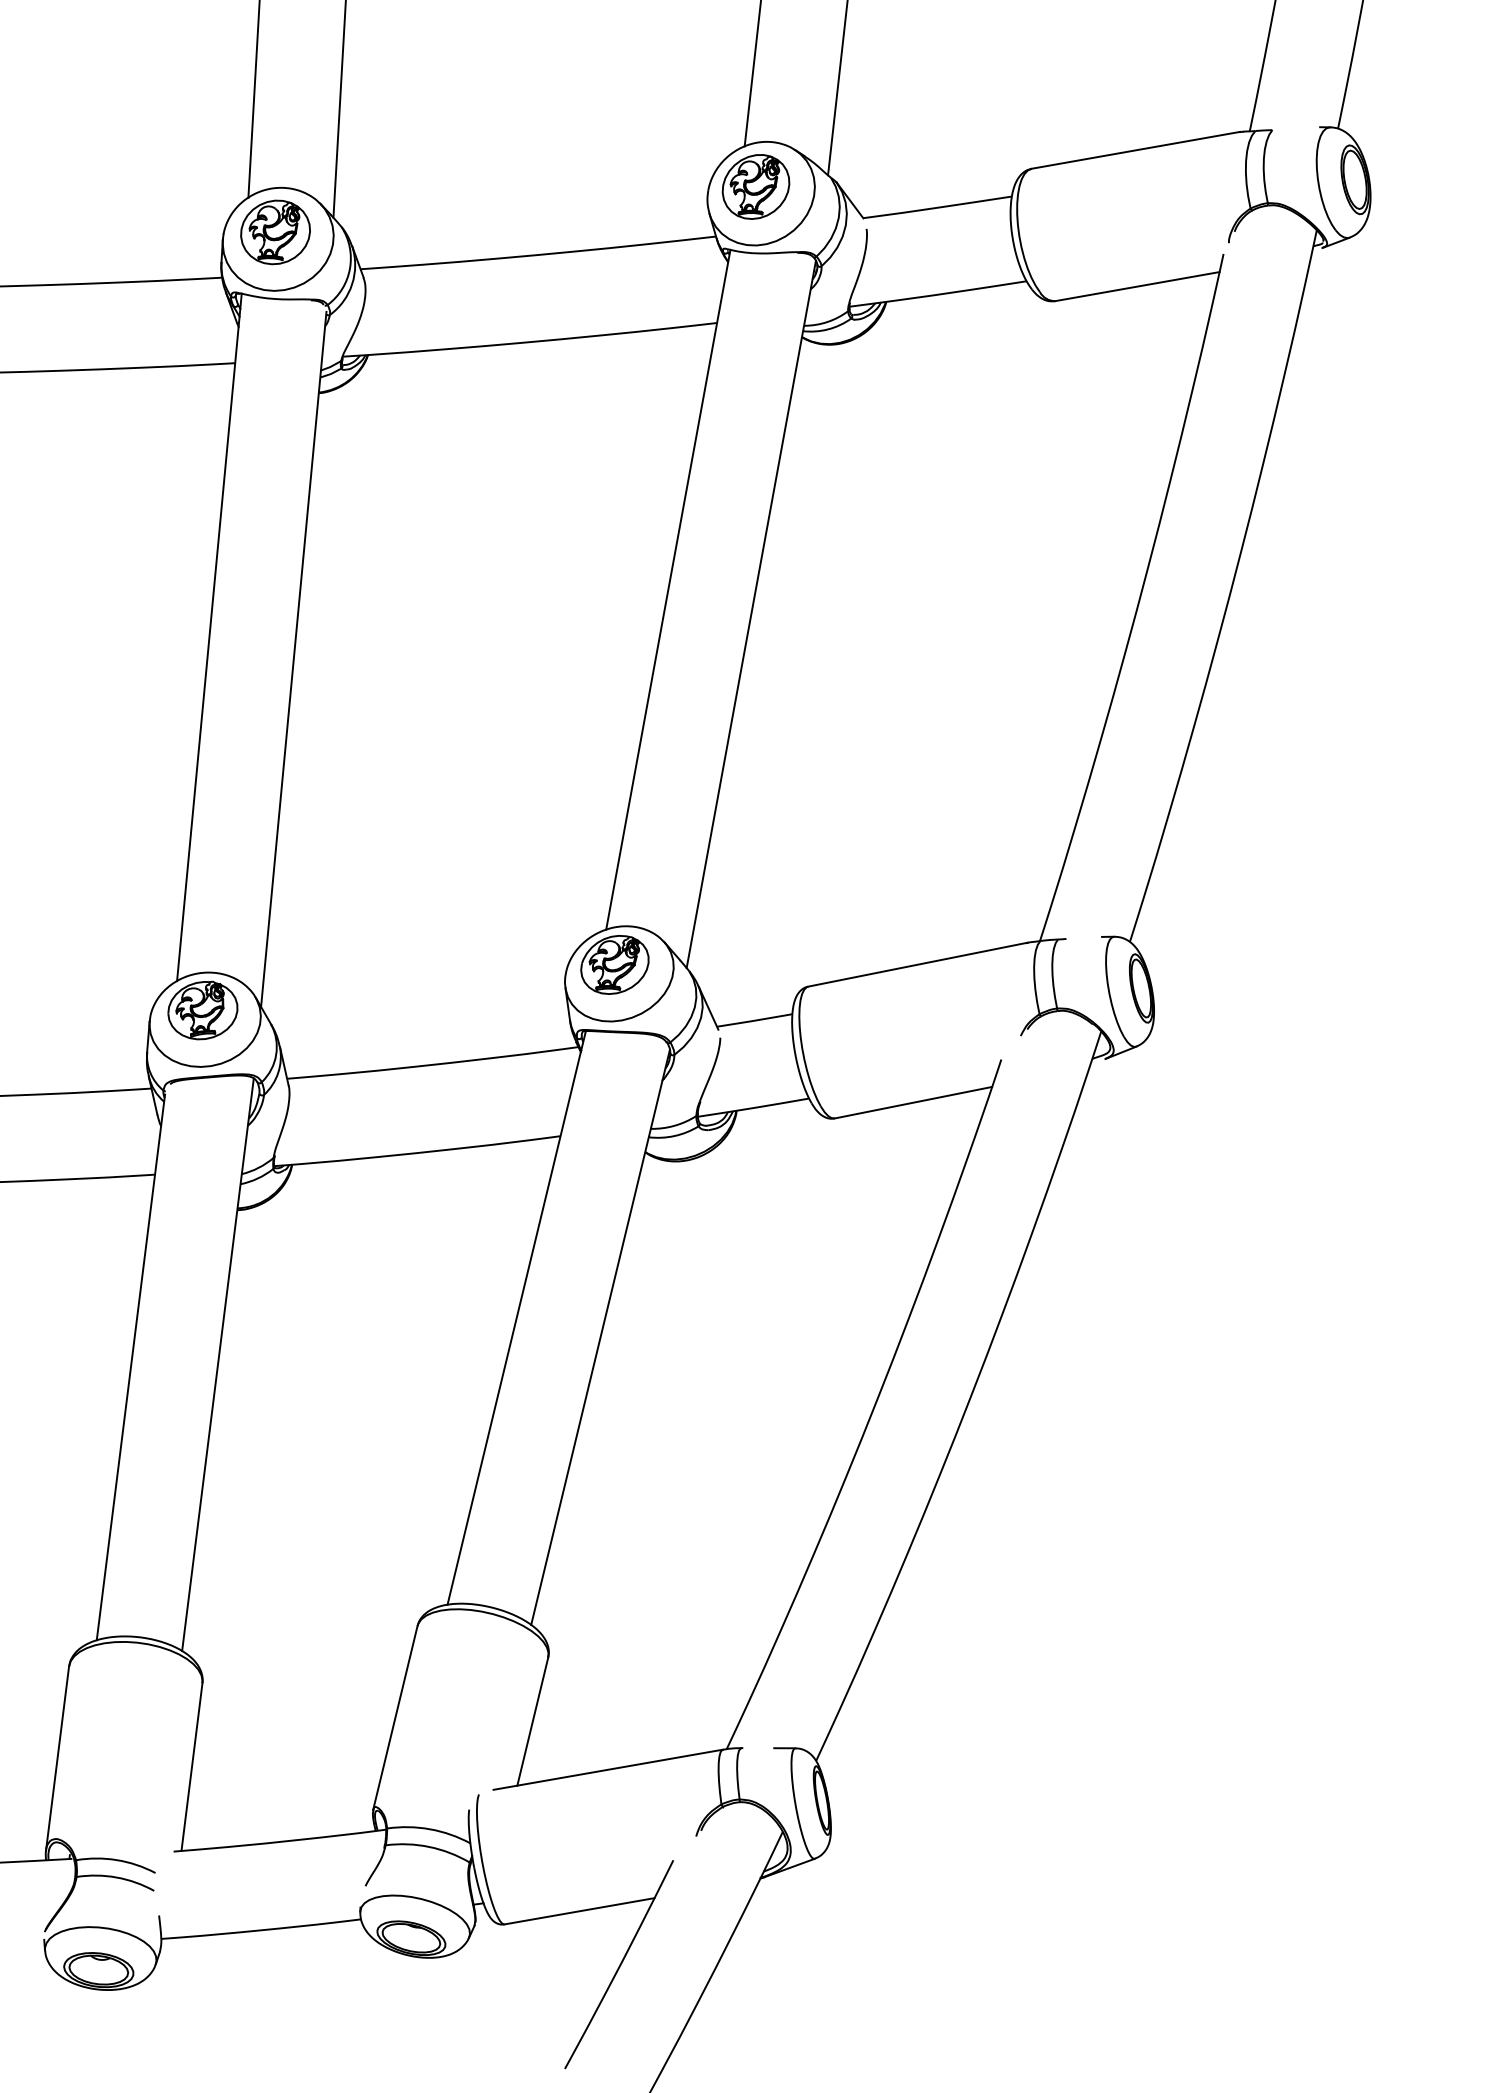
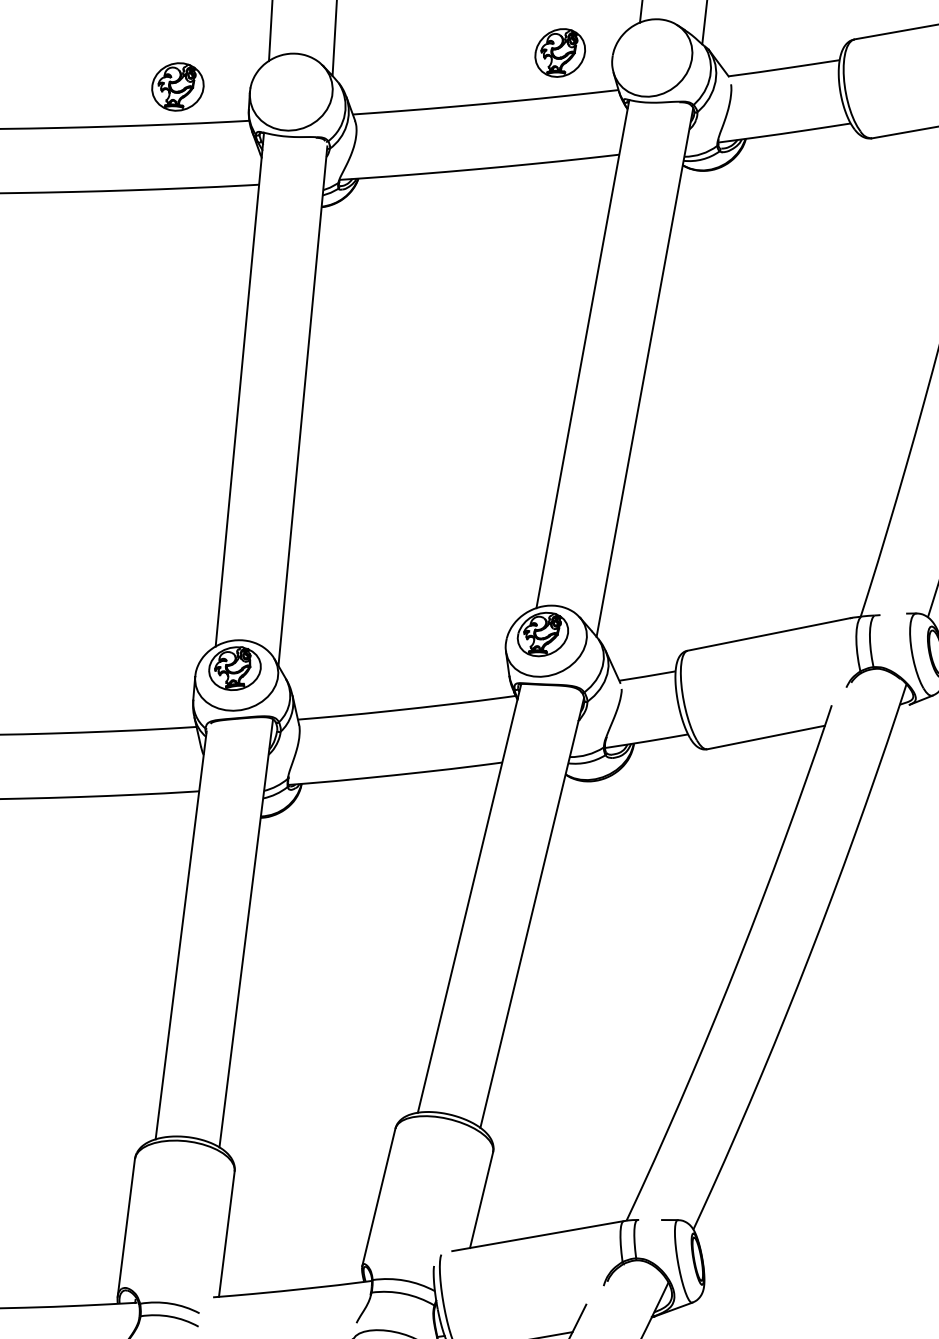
part: (755, 186) -> (559, 52), moved
part: (275, 232) -> (177, 87), moved

